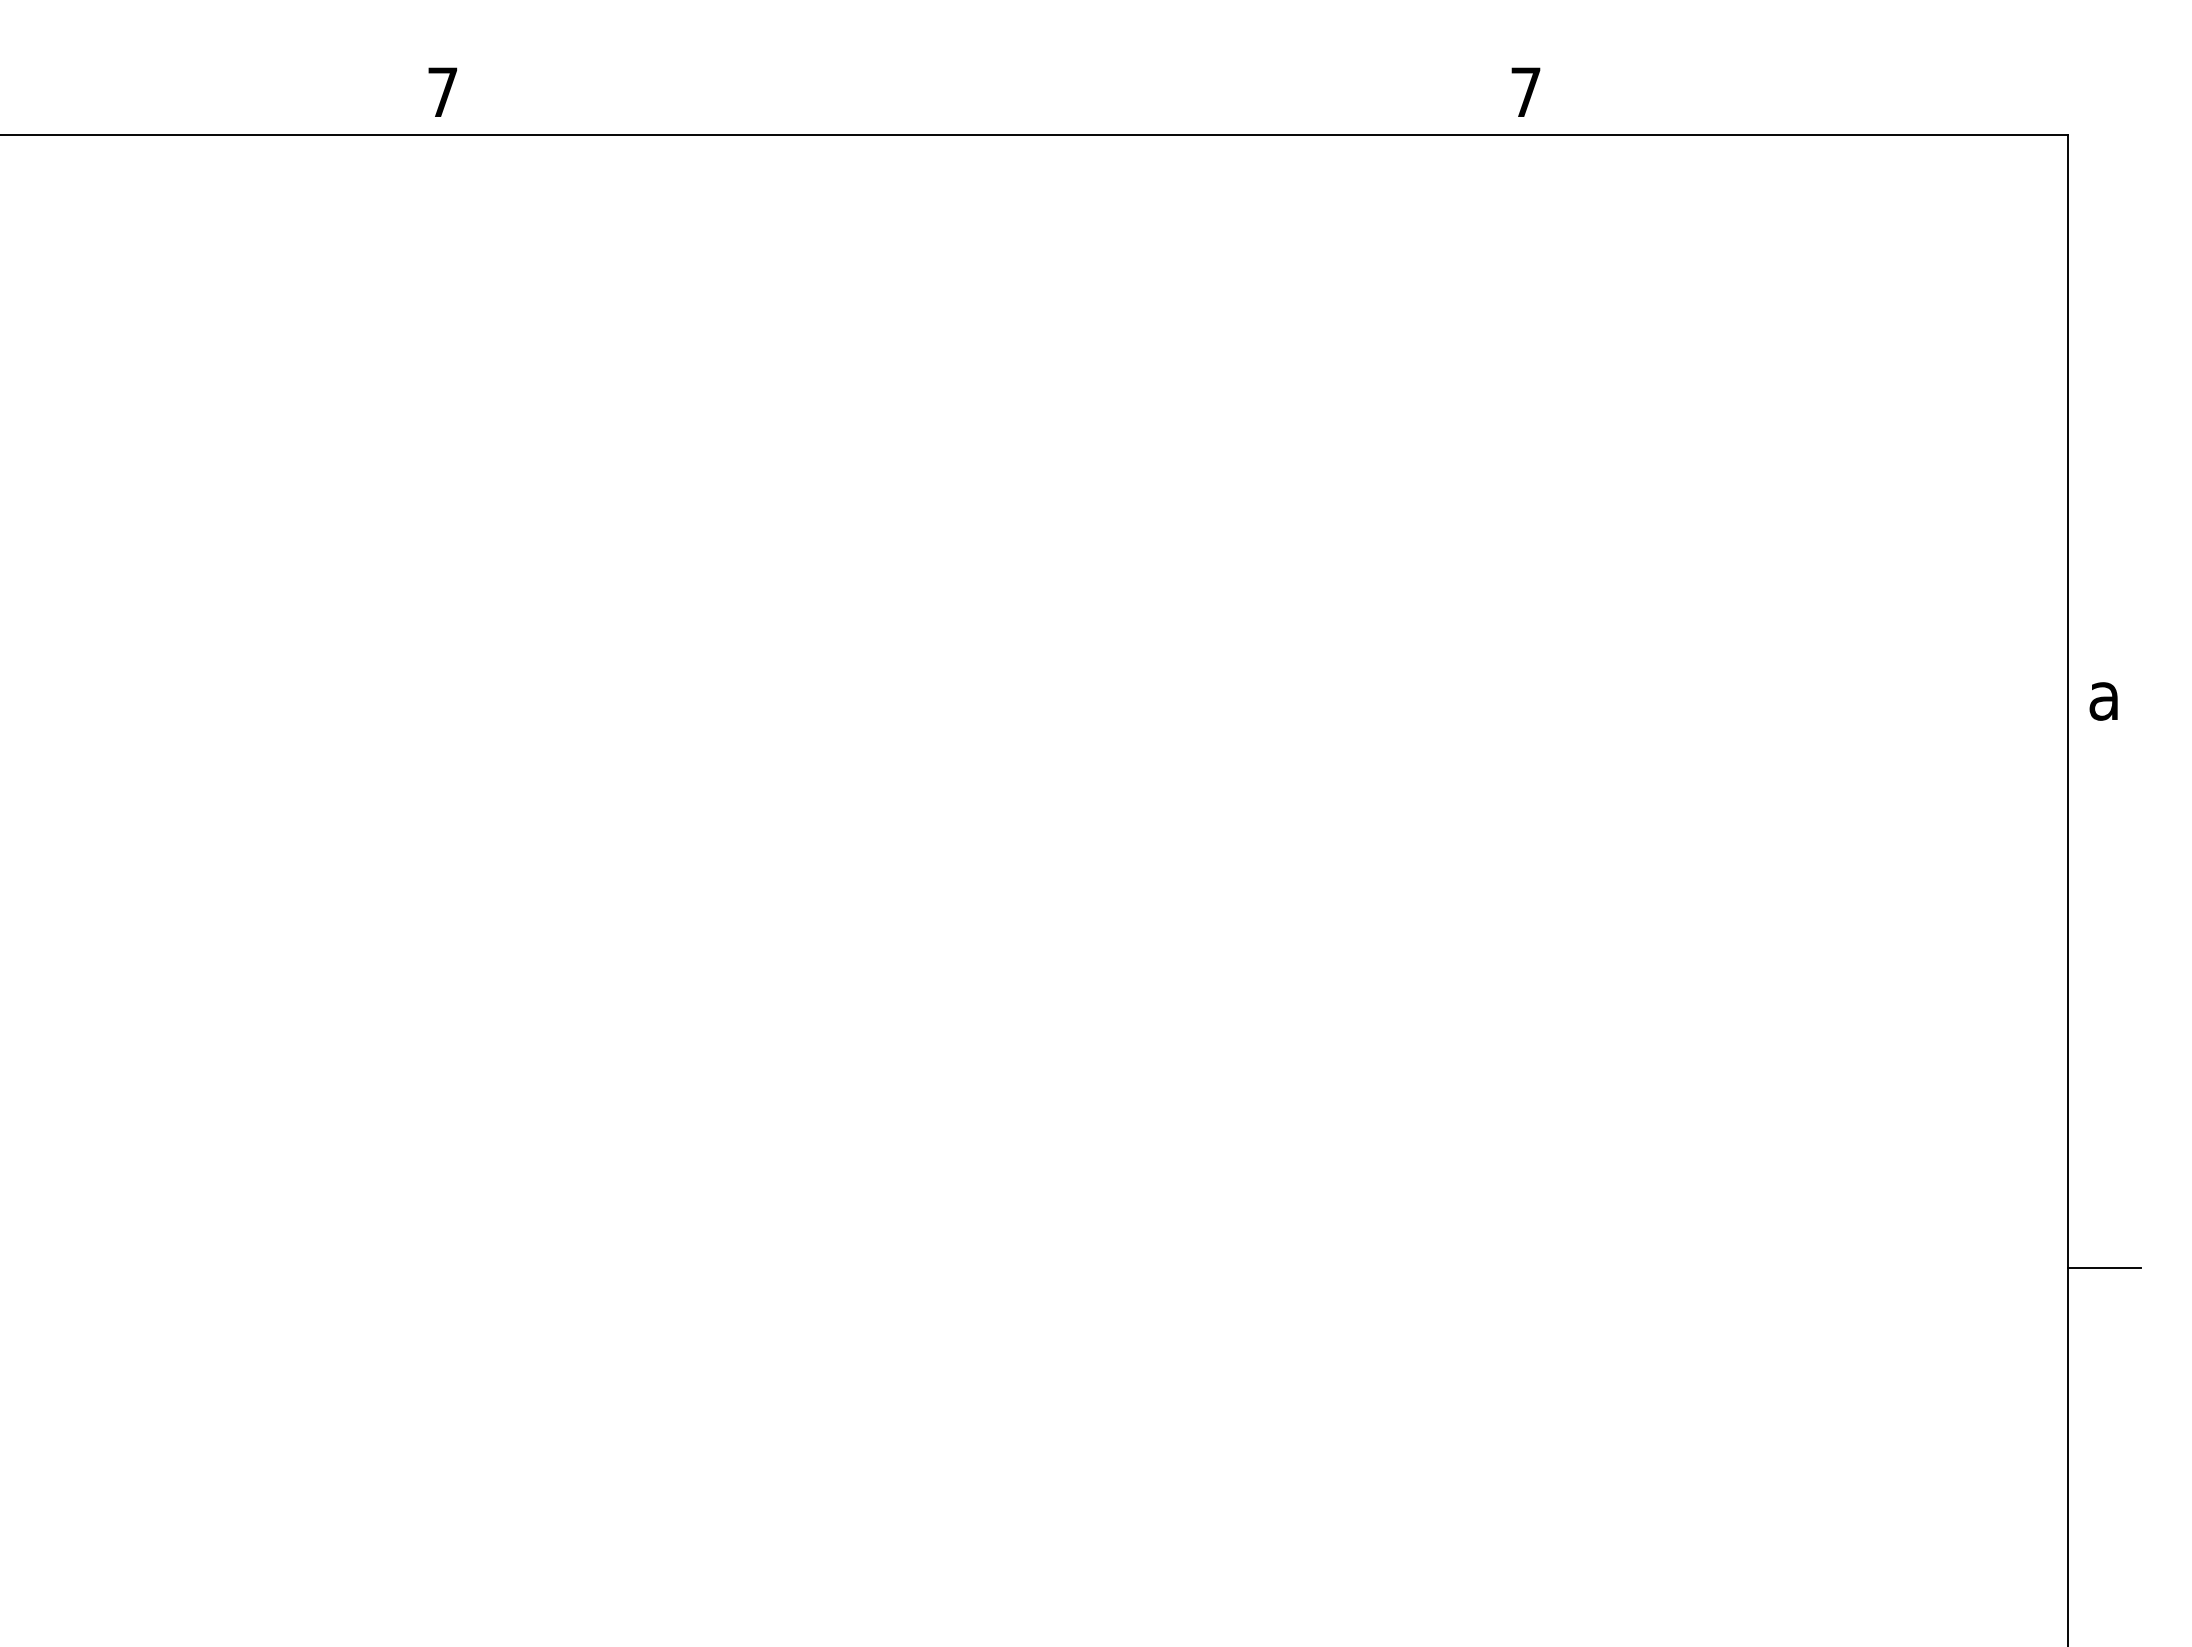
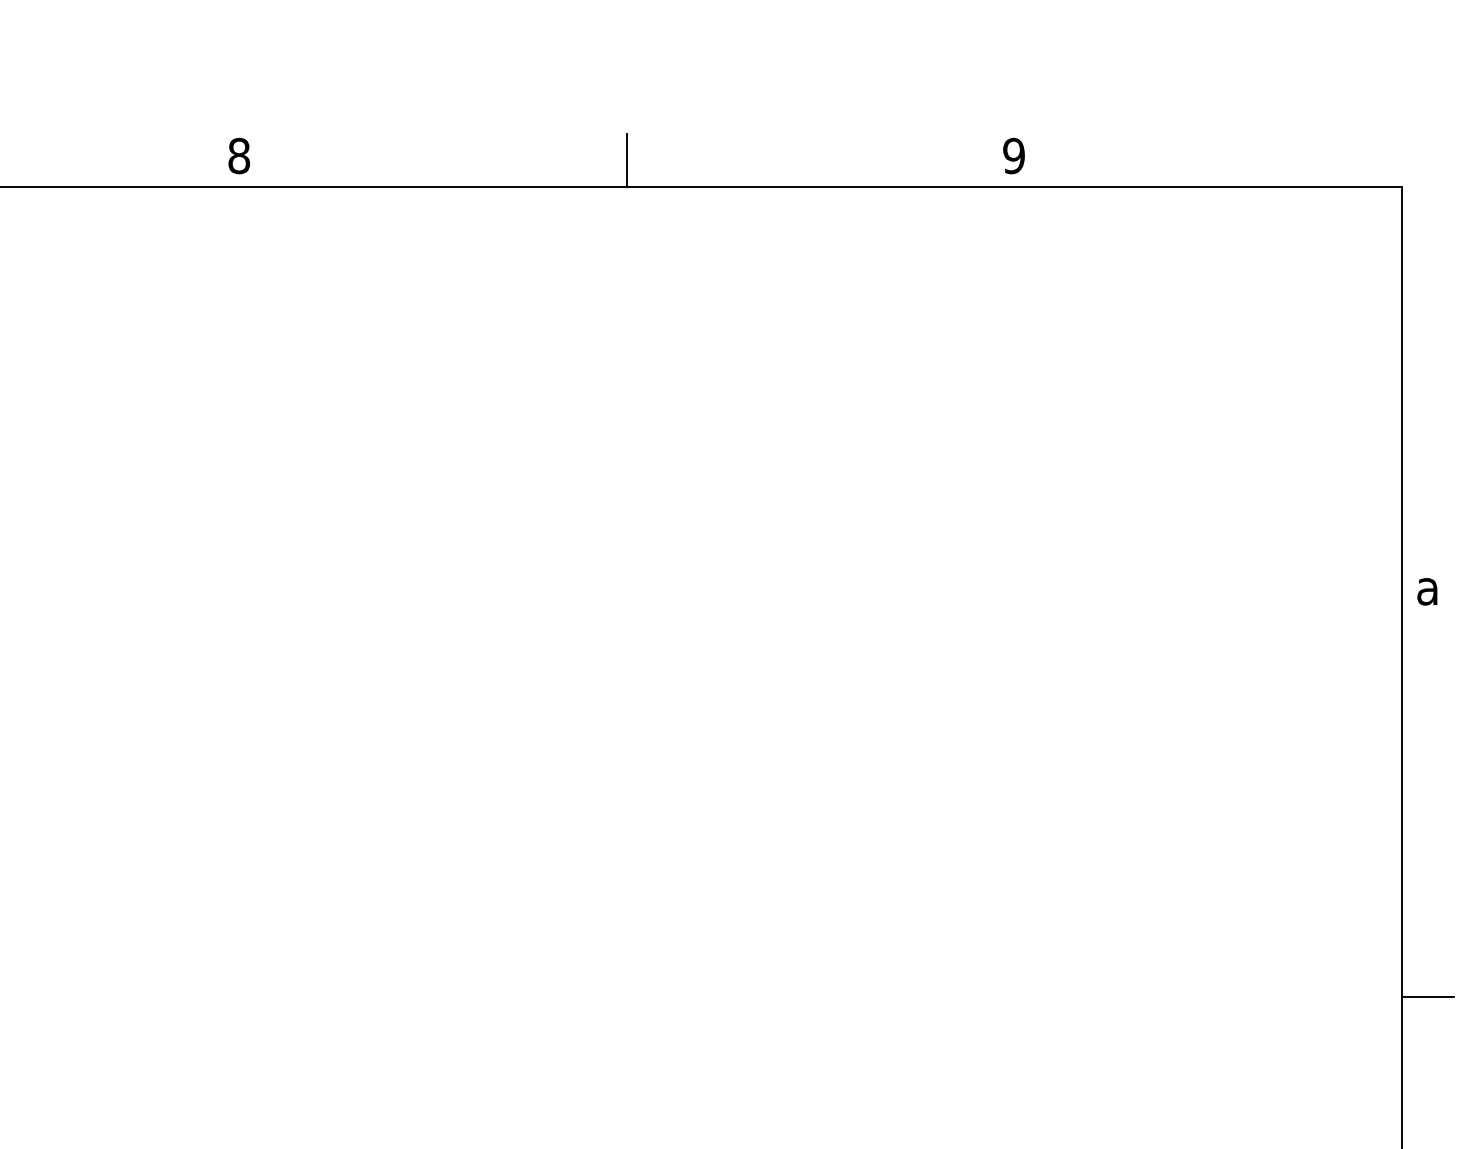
text: (1525, 91) -> (1013, 155), 7 -> 9
text: (442, 92) -> (238, 156), 7 -> 8
line: (984, 98) -> (626, 160), added

